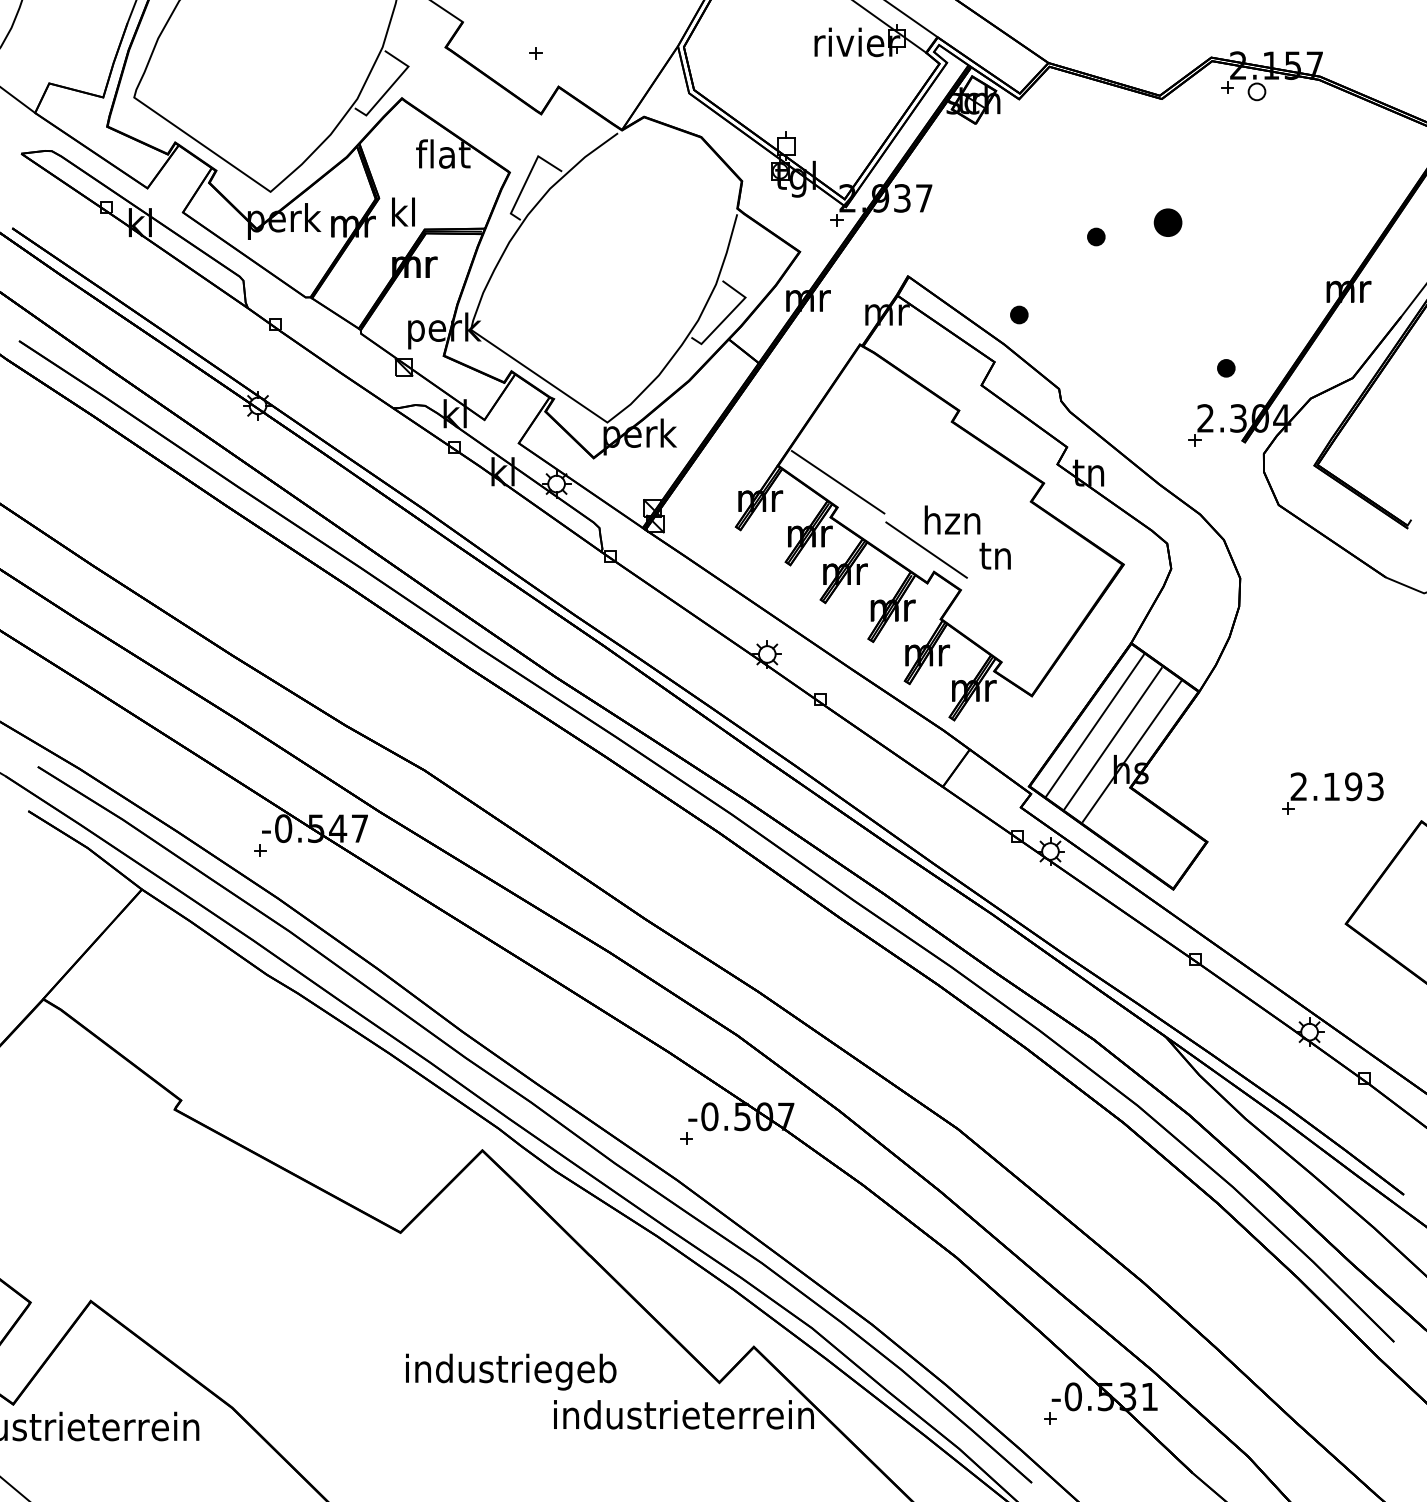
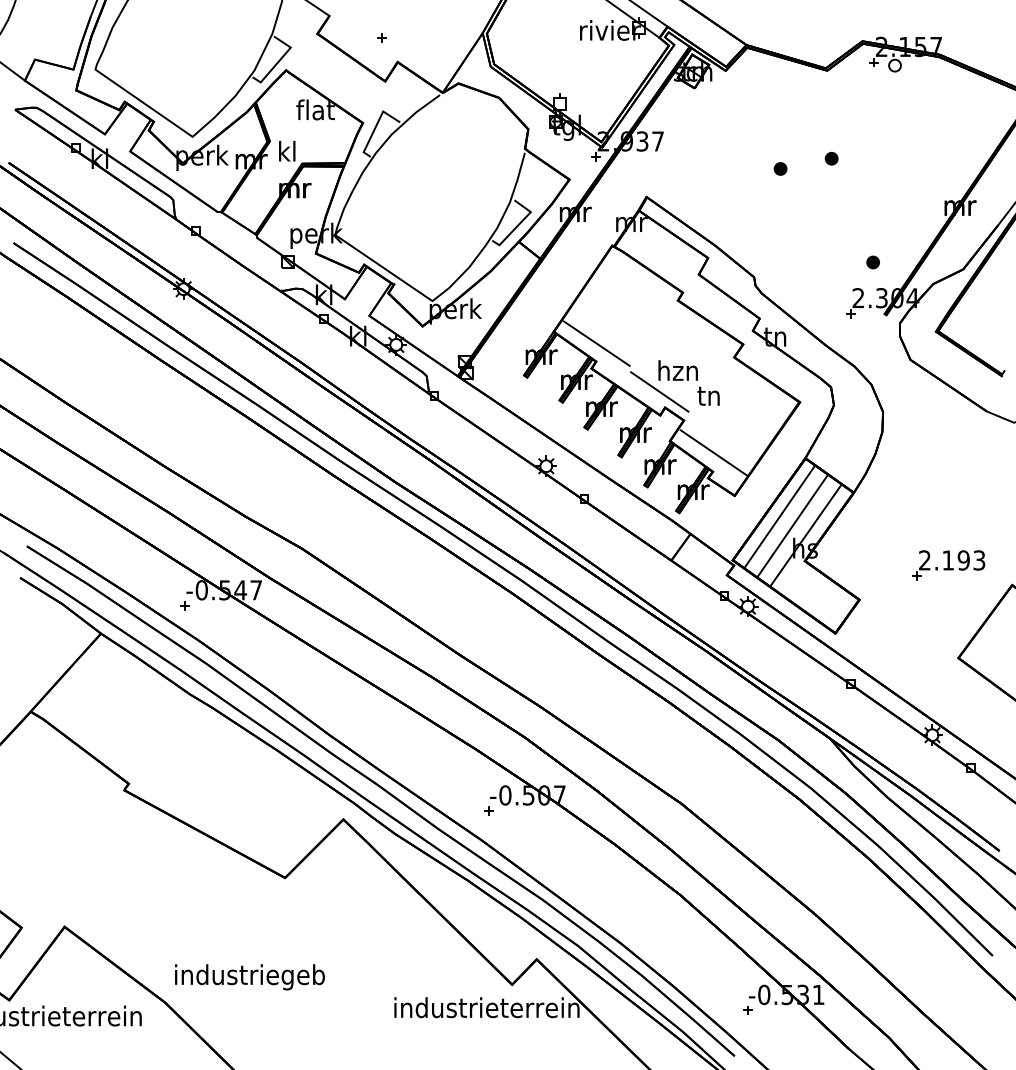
part: (1167, 222) -> (831, 158), size x0.62
part: (1019, 314) -> (725, 224), removed
line: (1002, 635) -> (713, 452), added
text: (511, 1371) -> (250, 976), moved

